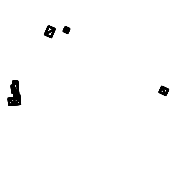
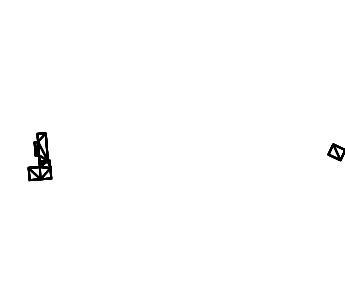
part: (57, 31) -> (125, 34), removed

